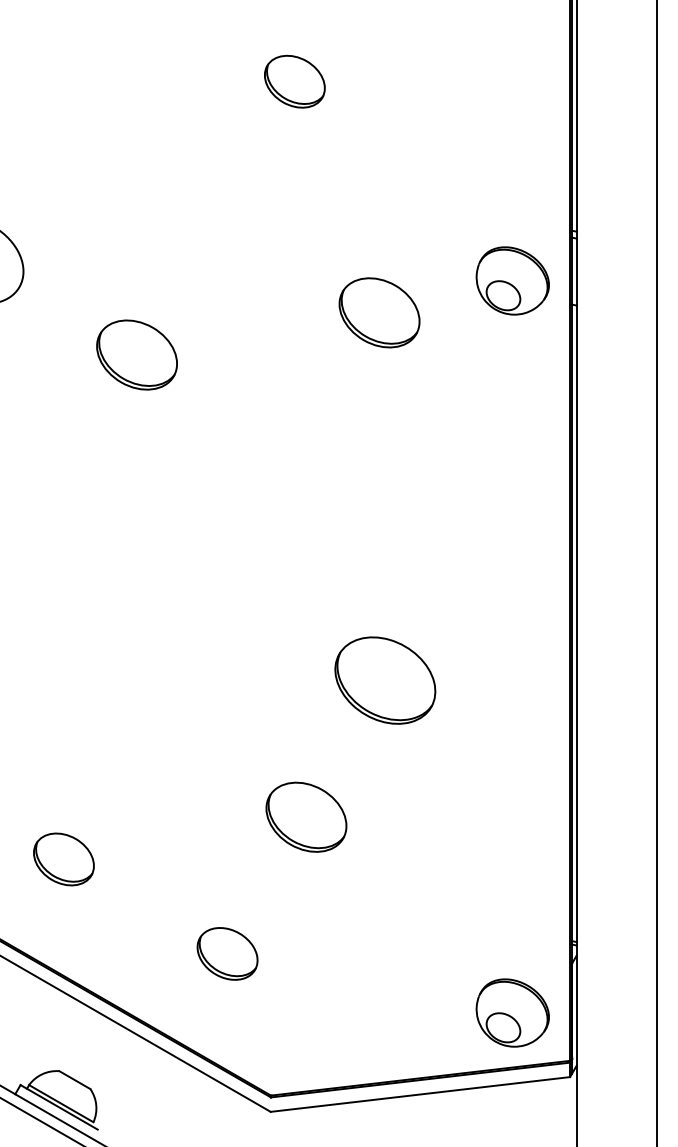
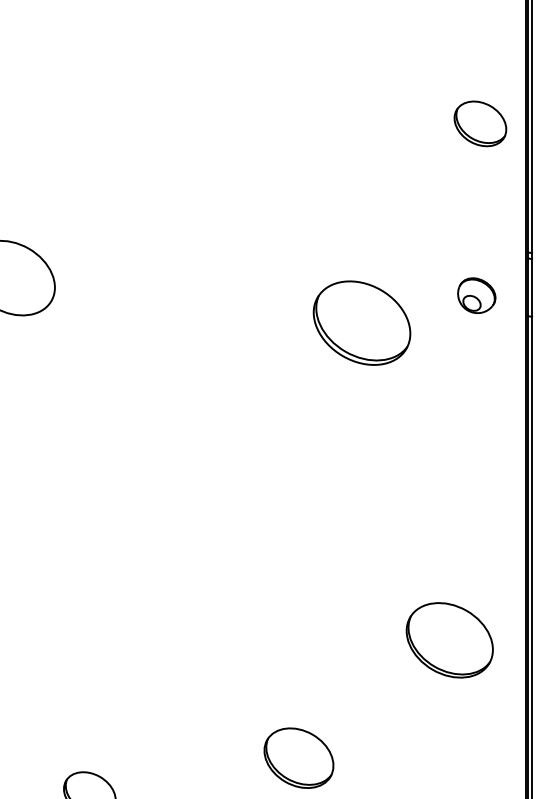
part: (294, 81) -> (480, 123), moved
part: (512, 280) -> (476, 295), size x0.6
part: (379, 312) -> (361, 322), size x1.4
part: (136, 354) -> (152, 359), removed
part: (385, 680) -> (449, 640), moved

